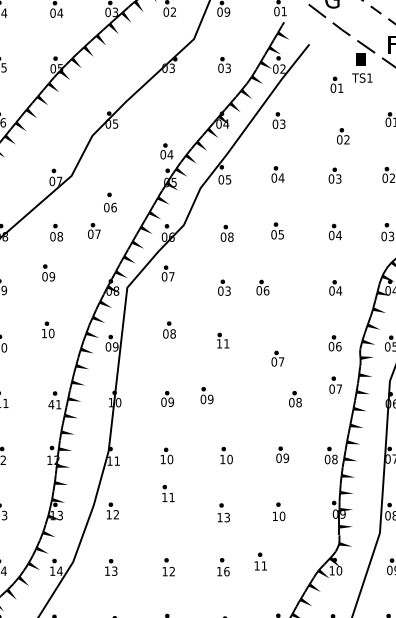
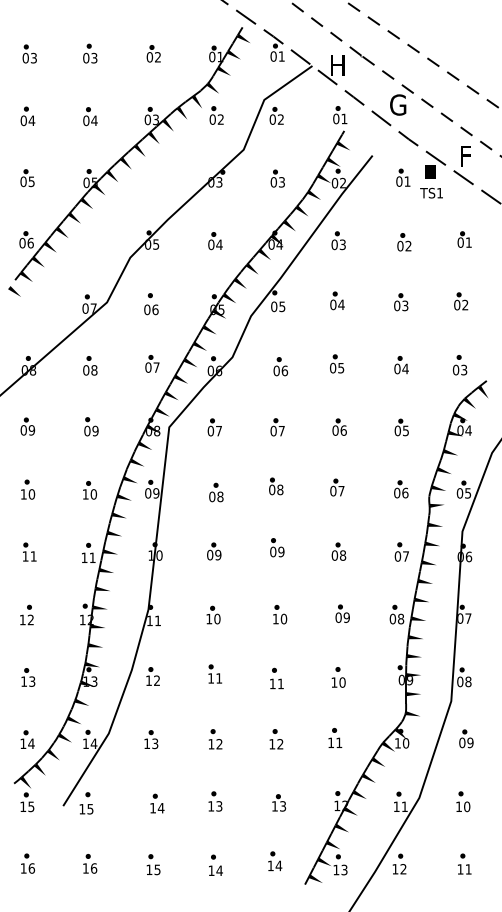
text: (226, 12) -> (280, 119), 09 -> 02
text: (337, 84) -> (403, 177), moved
text: (343, 136) -> (404, 242), moved
text: (166, 151) -> (215, 241), moved
text: (110, 202) -> (151, 304), moved
text: (94, 230) -> (152, 363), moved
text: (230, 236) -> (284, 370), 08 -> 06
text: (48, 272) -> (91, 426), moved
text: (167, 273) -> (214, 427), moved
text: (262, 287) -> (339, 426), moved
text: (227, 290) -> (281, 430), 03 -> 07
text: (338, 290) -> (405, 430), 04 -> 05
text: (47, 330) -> (89, 490), moved
text: (169, 330) -> (216, 492), moved
text: (223, 343) -> (276, 489), 11 -> 08
text: (278, 358) -> (337, 487), moved
text: (335, 384) -> (401, 551), moved
text: (207, 395) -> (277, 547), moved
text: (295, 398) -> (338, 551), moved
text: (51, 404) -> (84, 557), 41 -> 11
text: (167, 493) -> (214, 673), moved
text: (226, 517) -> (280, 683), 13 -> 11
text: (260, 561) -> (335, 737), moved
text: (226, 571) -> (280, 744), 16 -> 12

